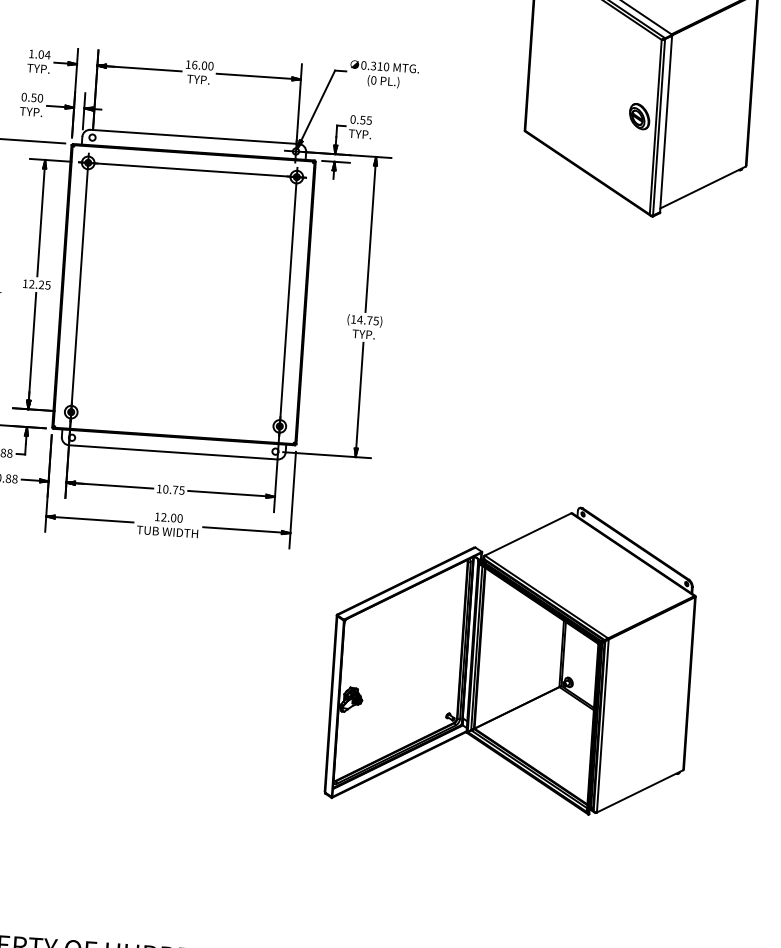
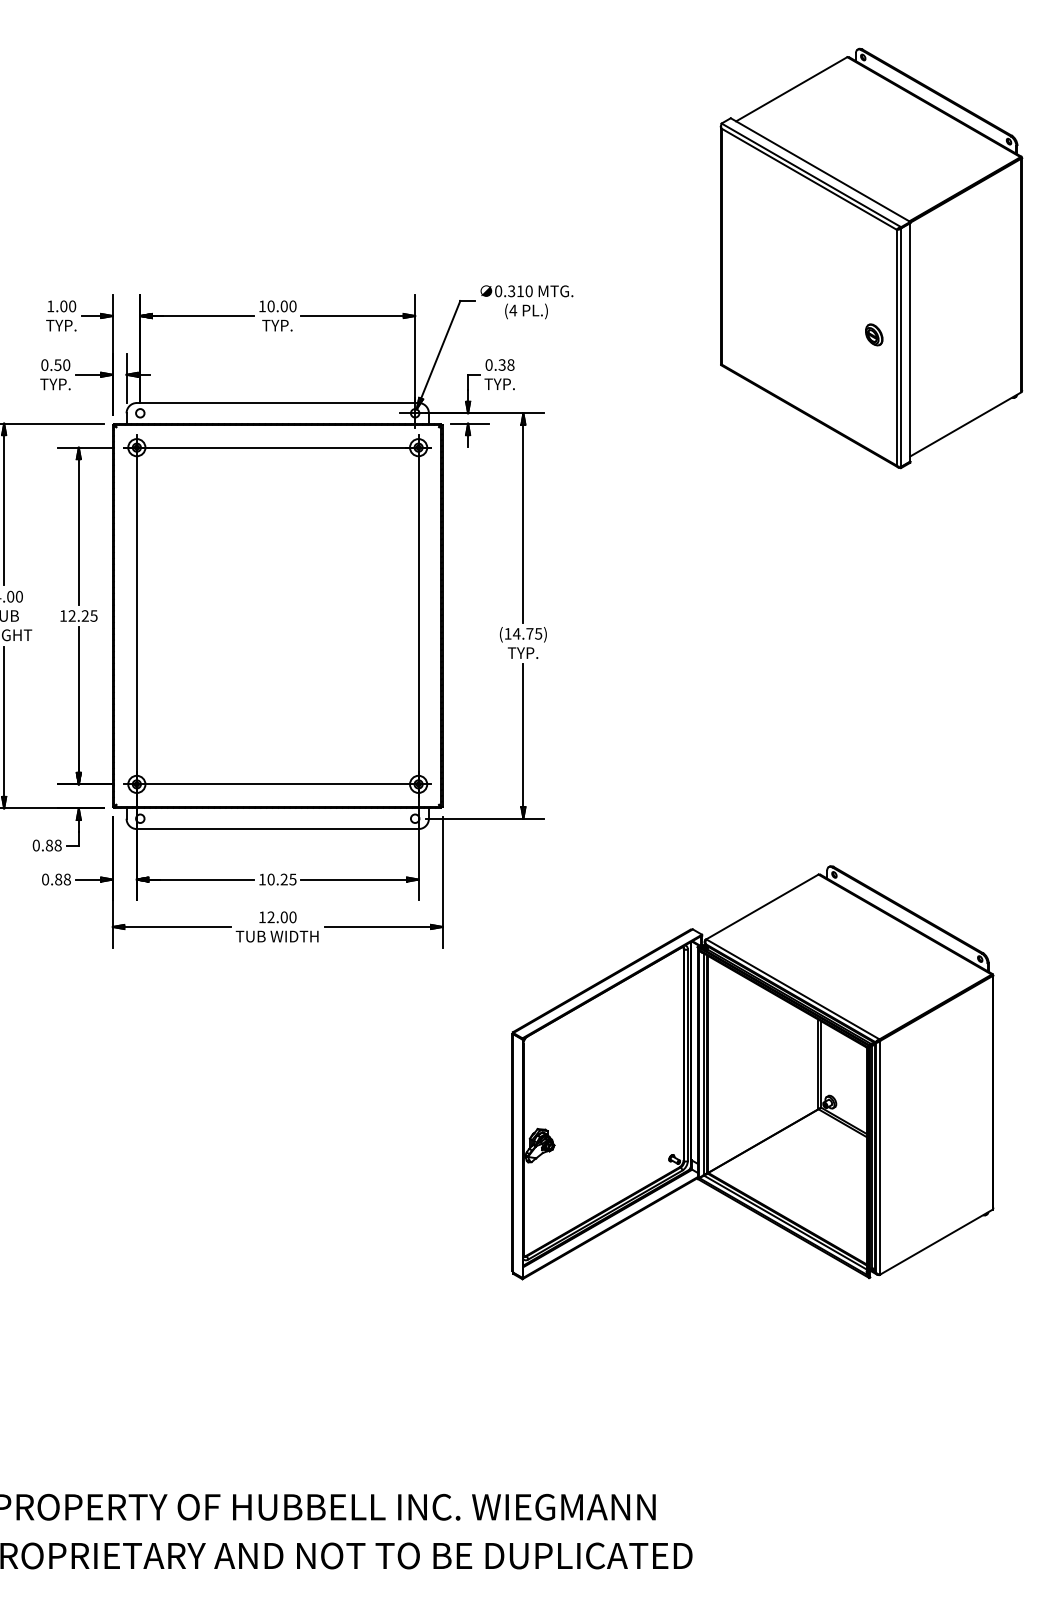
text: (47, 55) -> (72, 306), 1.04 -> 1.00
text: (194, 65) -> (270, 306), 16.00 -> 10.00
text: (373, 80) -> (513, 310), (0 -> (4
part: (639, 116) -> (874, 334), size x0.62
text: (366, 119) -> (506, 364), 0.55 -> 0.38
line: (175, 419) -> (277, 784), added
text: (174, 489) -> (283, 879), 10.75 -> 10.25

